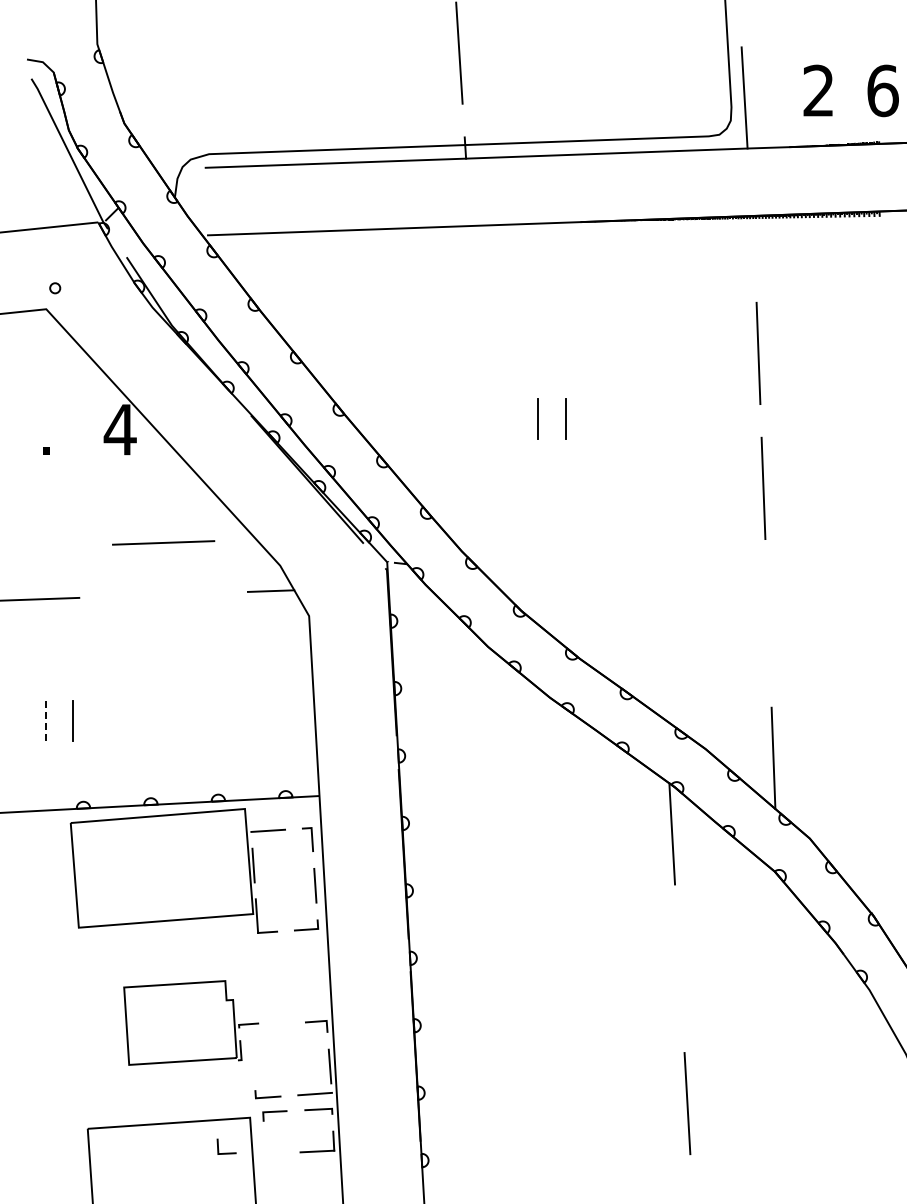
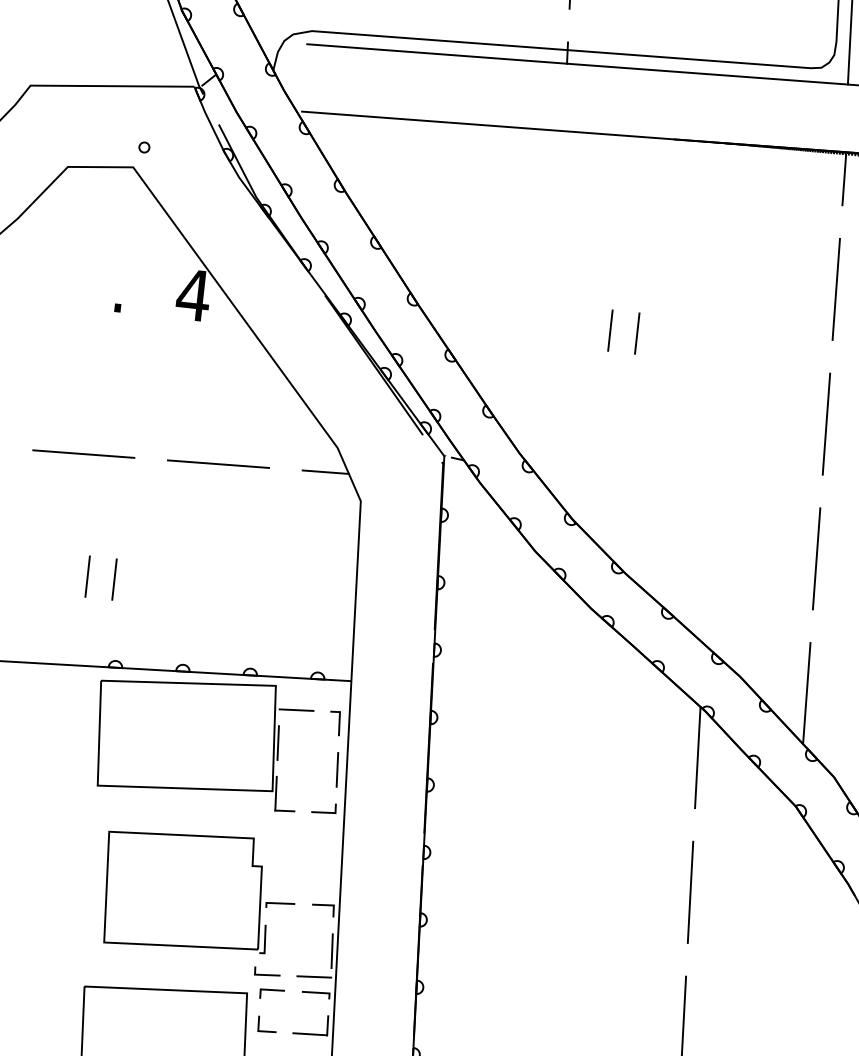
line: (754, 244) -> (844, 180), added
line: (163, 542) -> (218, 463), moved
line: (768, 623) -> (816, 558), added
line: (45, 720) -> (87, 576), dashed -> solid
line: (679, 968) -> (690, 892), added
part: (191, 1022) -> (199, 892), size x1.43
line: (226, 1152) -> (266, 1030), moved

